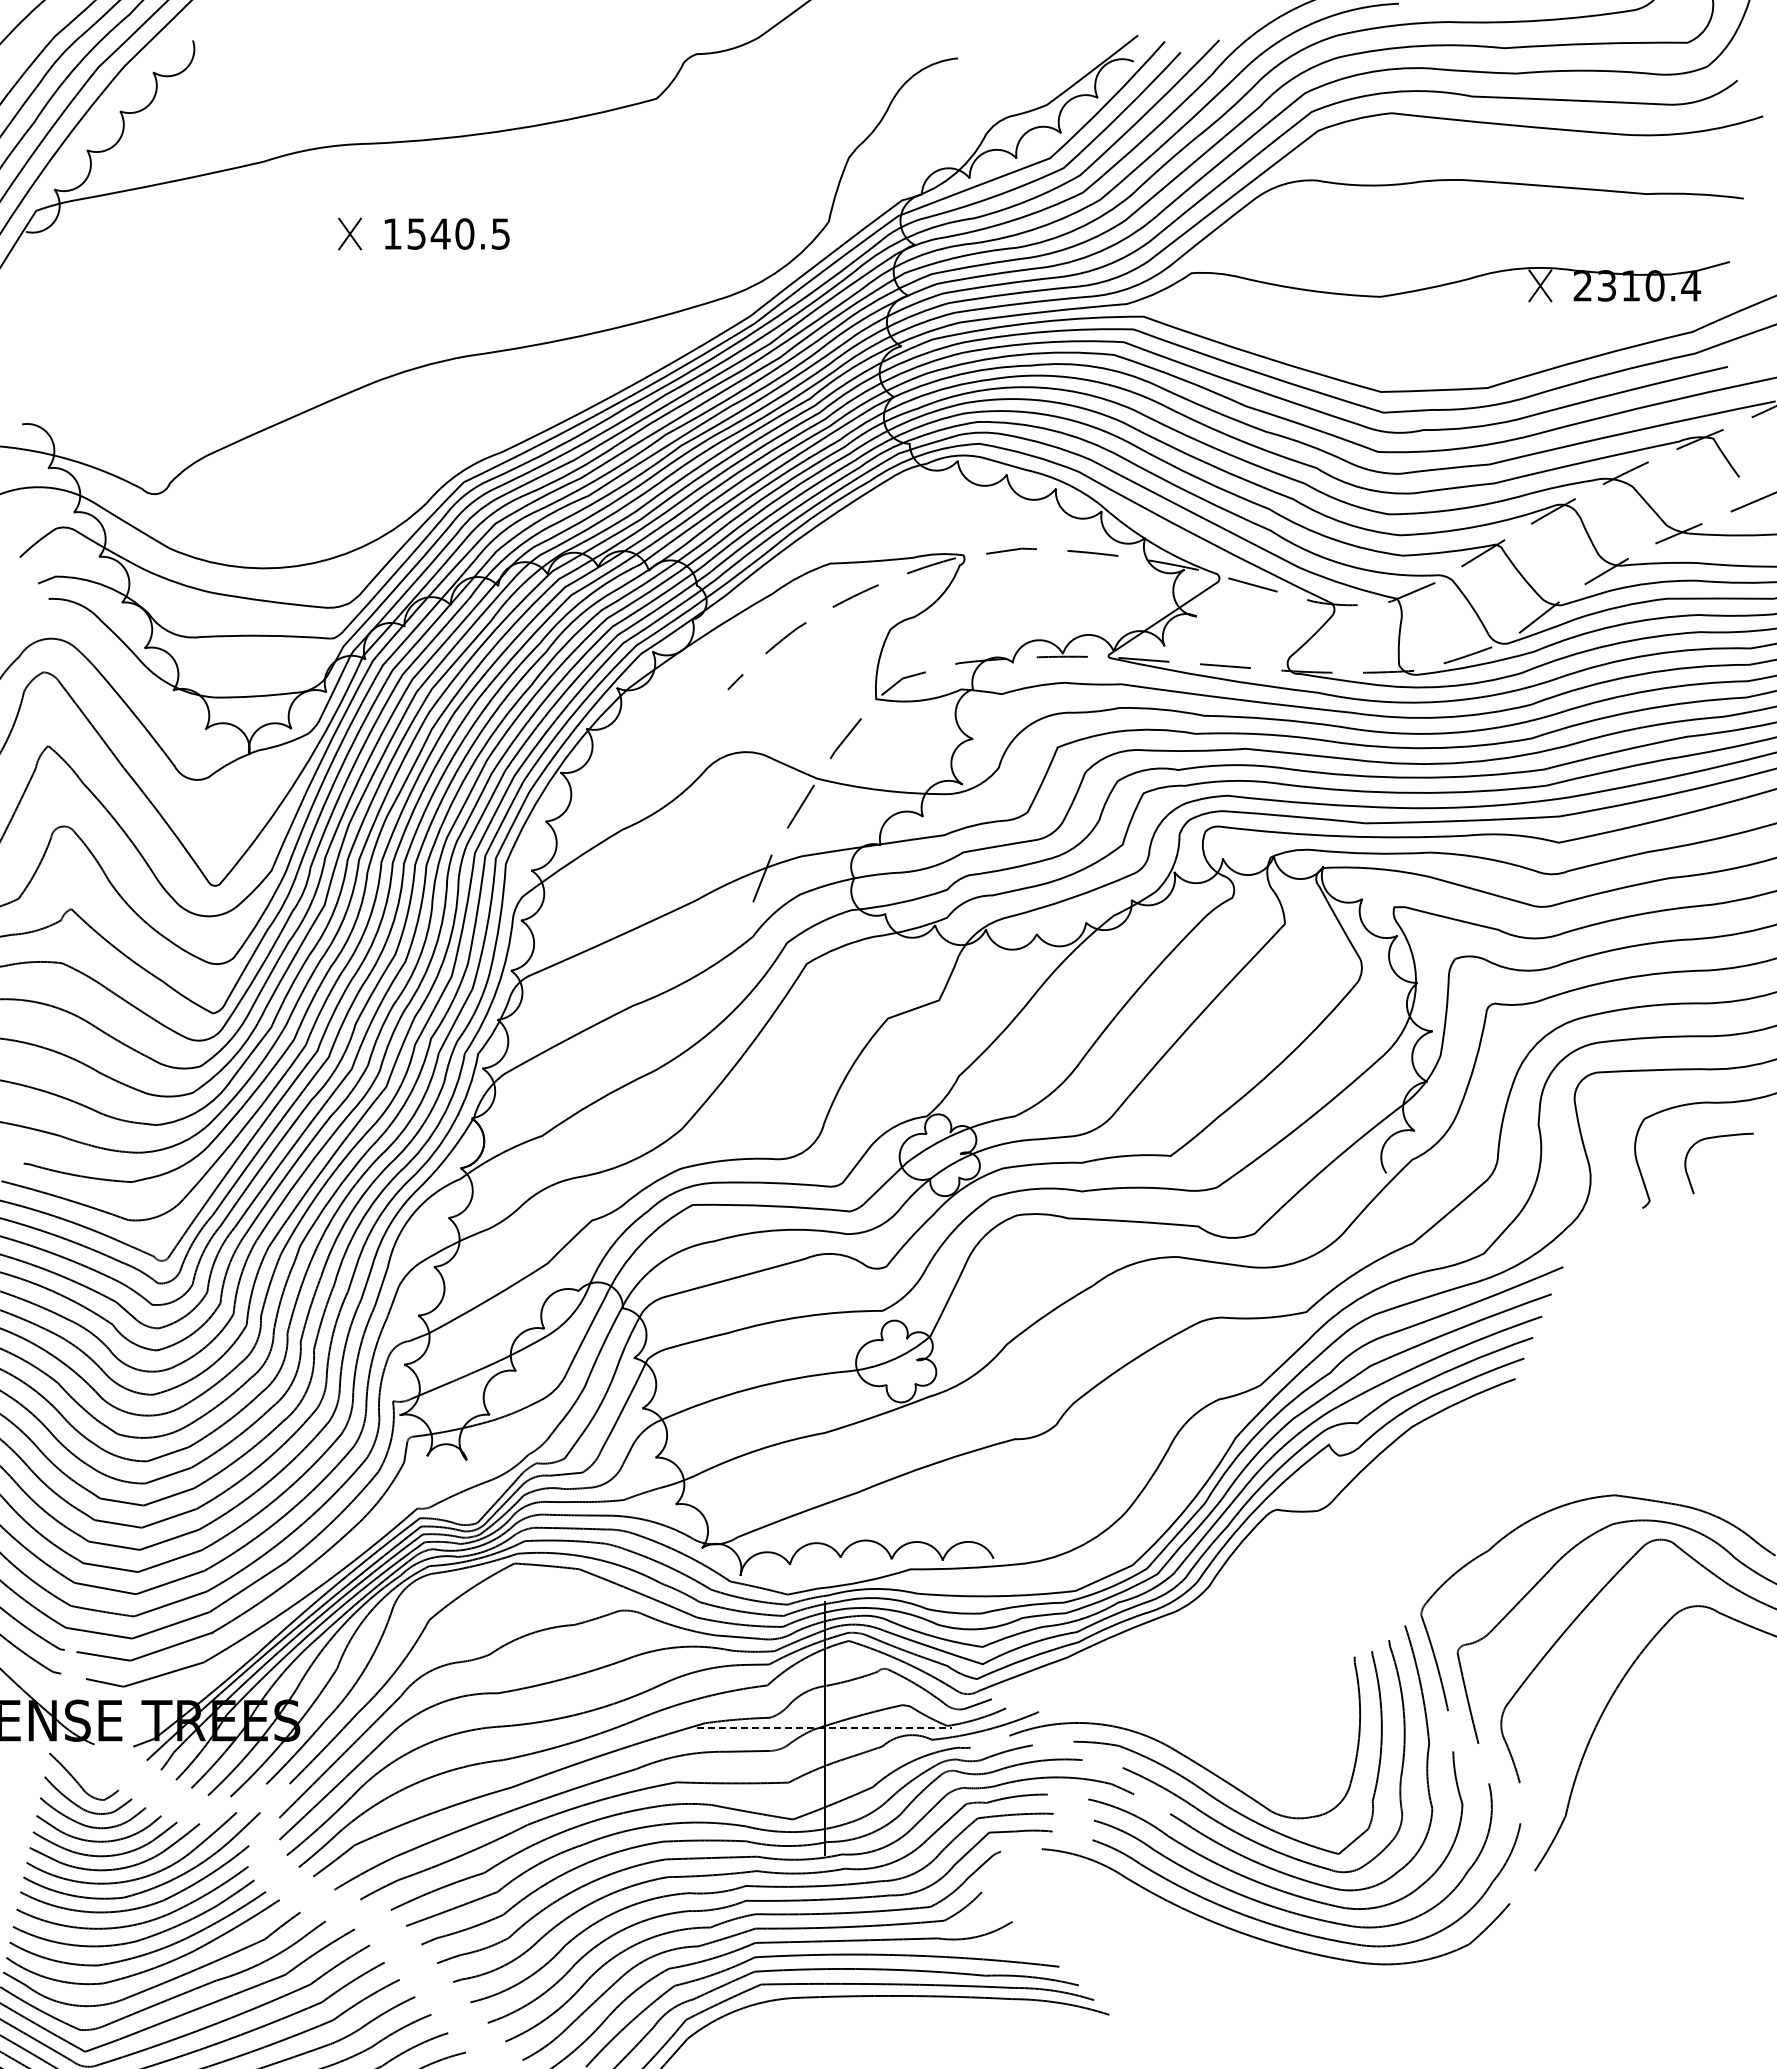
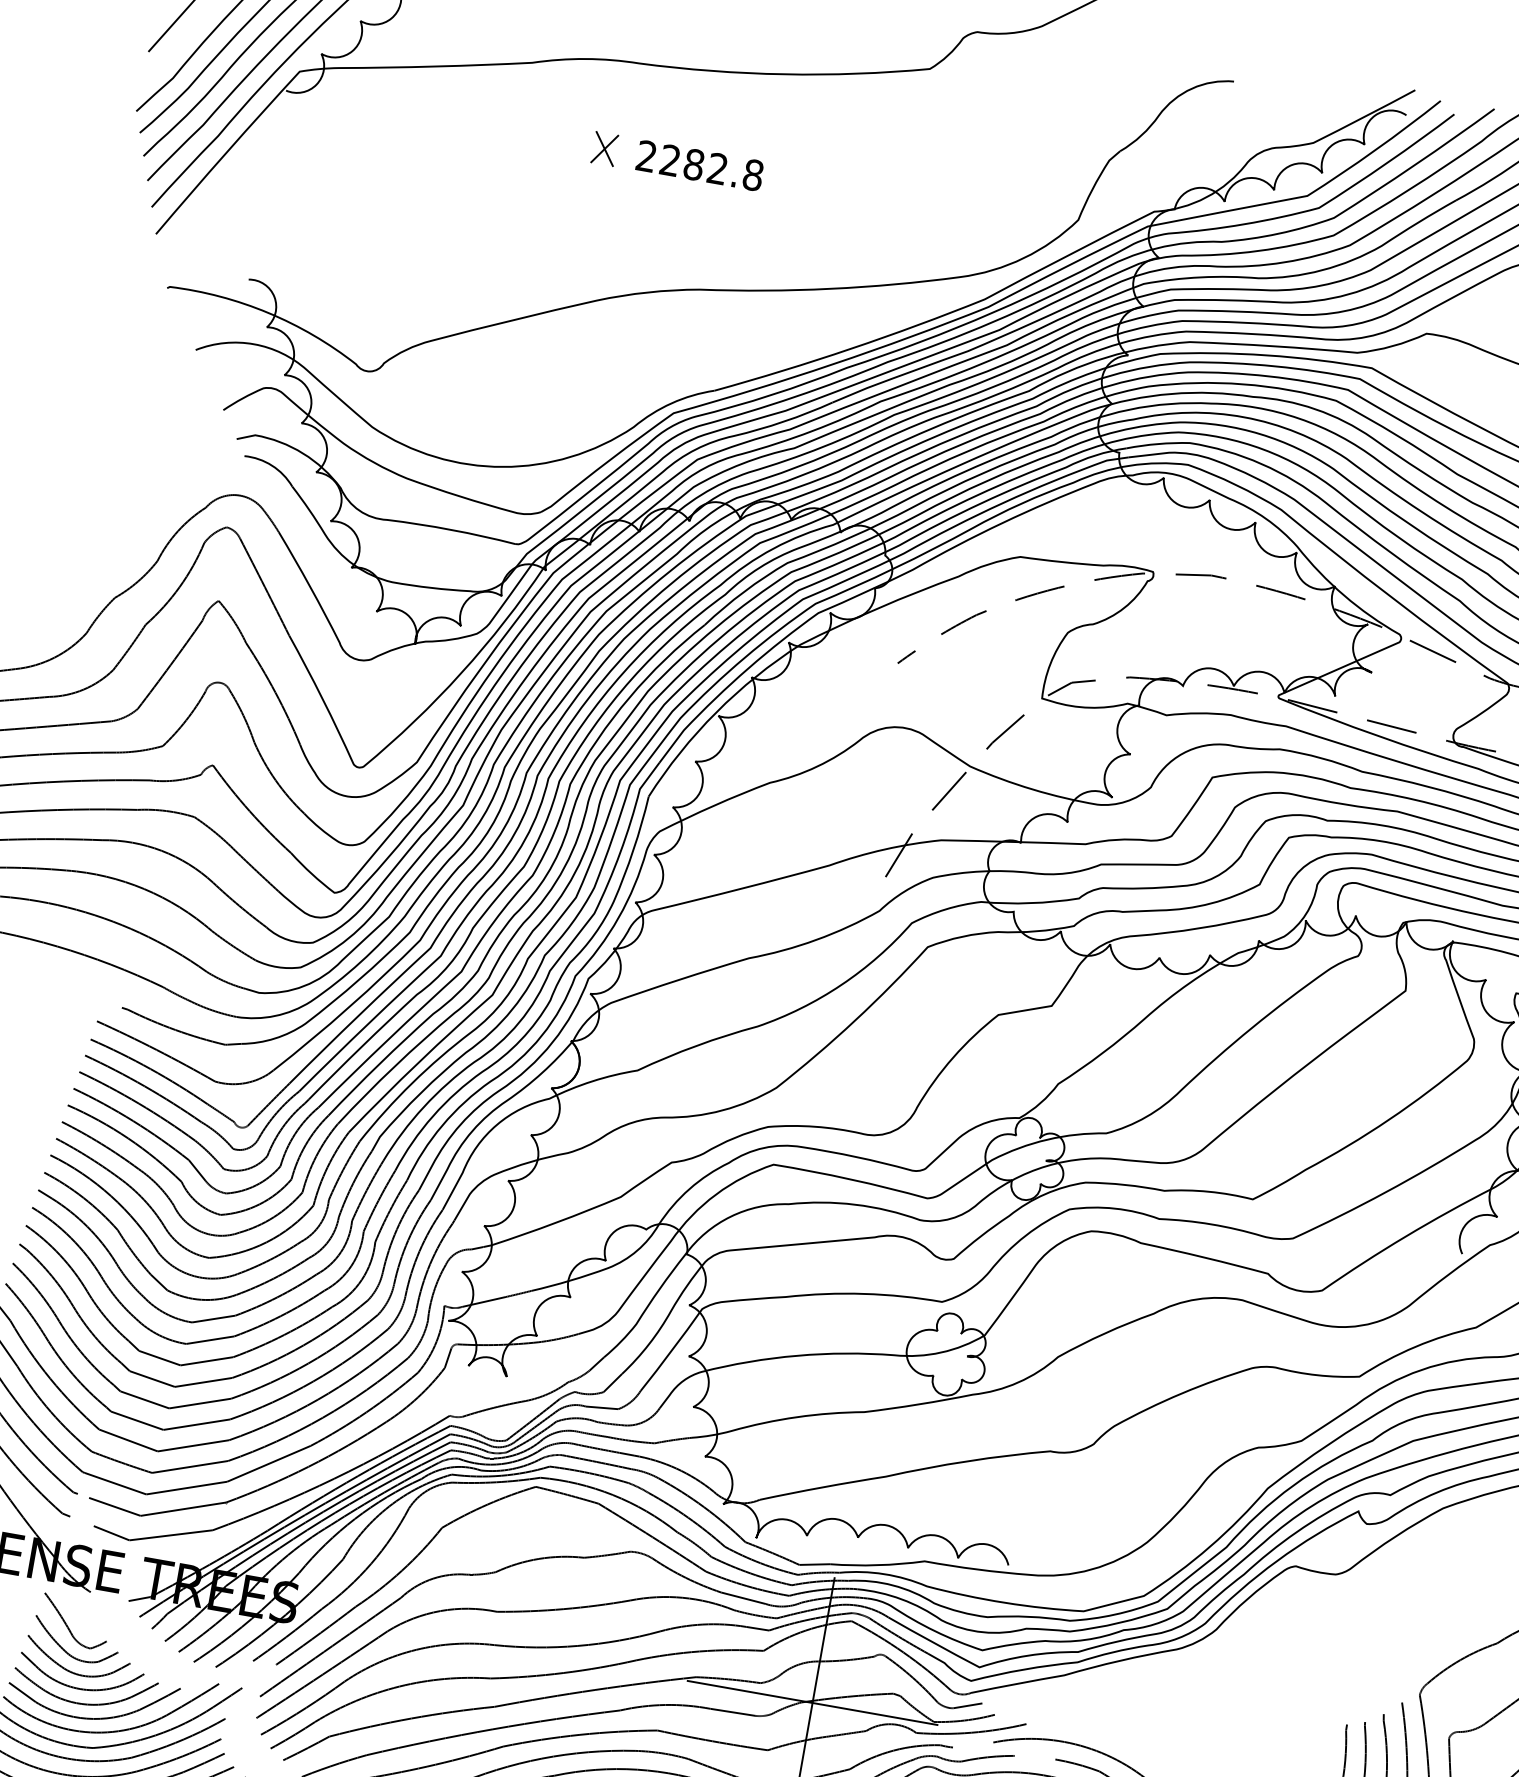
text: (446, 233) -> (699, 165), 1540.5 -> 2282.8
line: (824, 1728) -> (812, 1703), dashed -> solid

